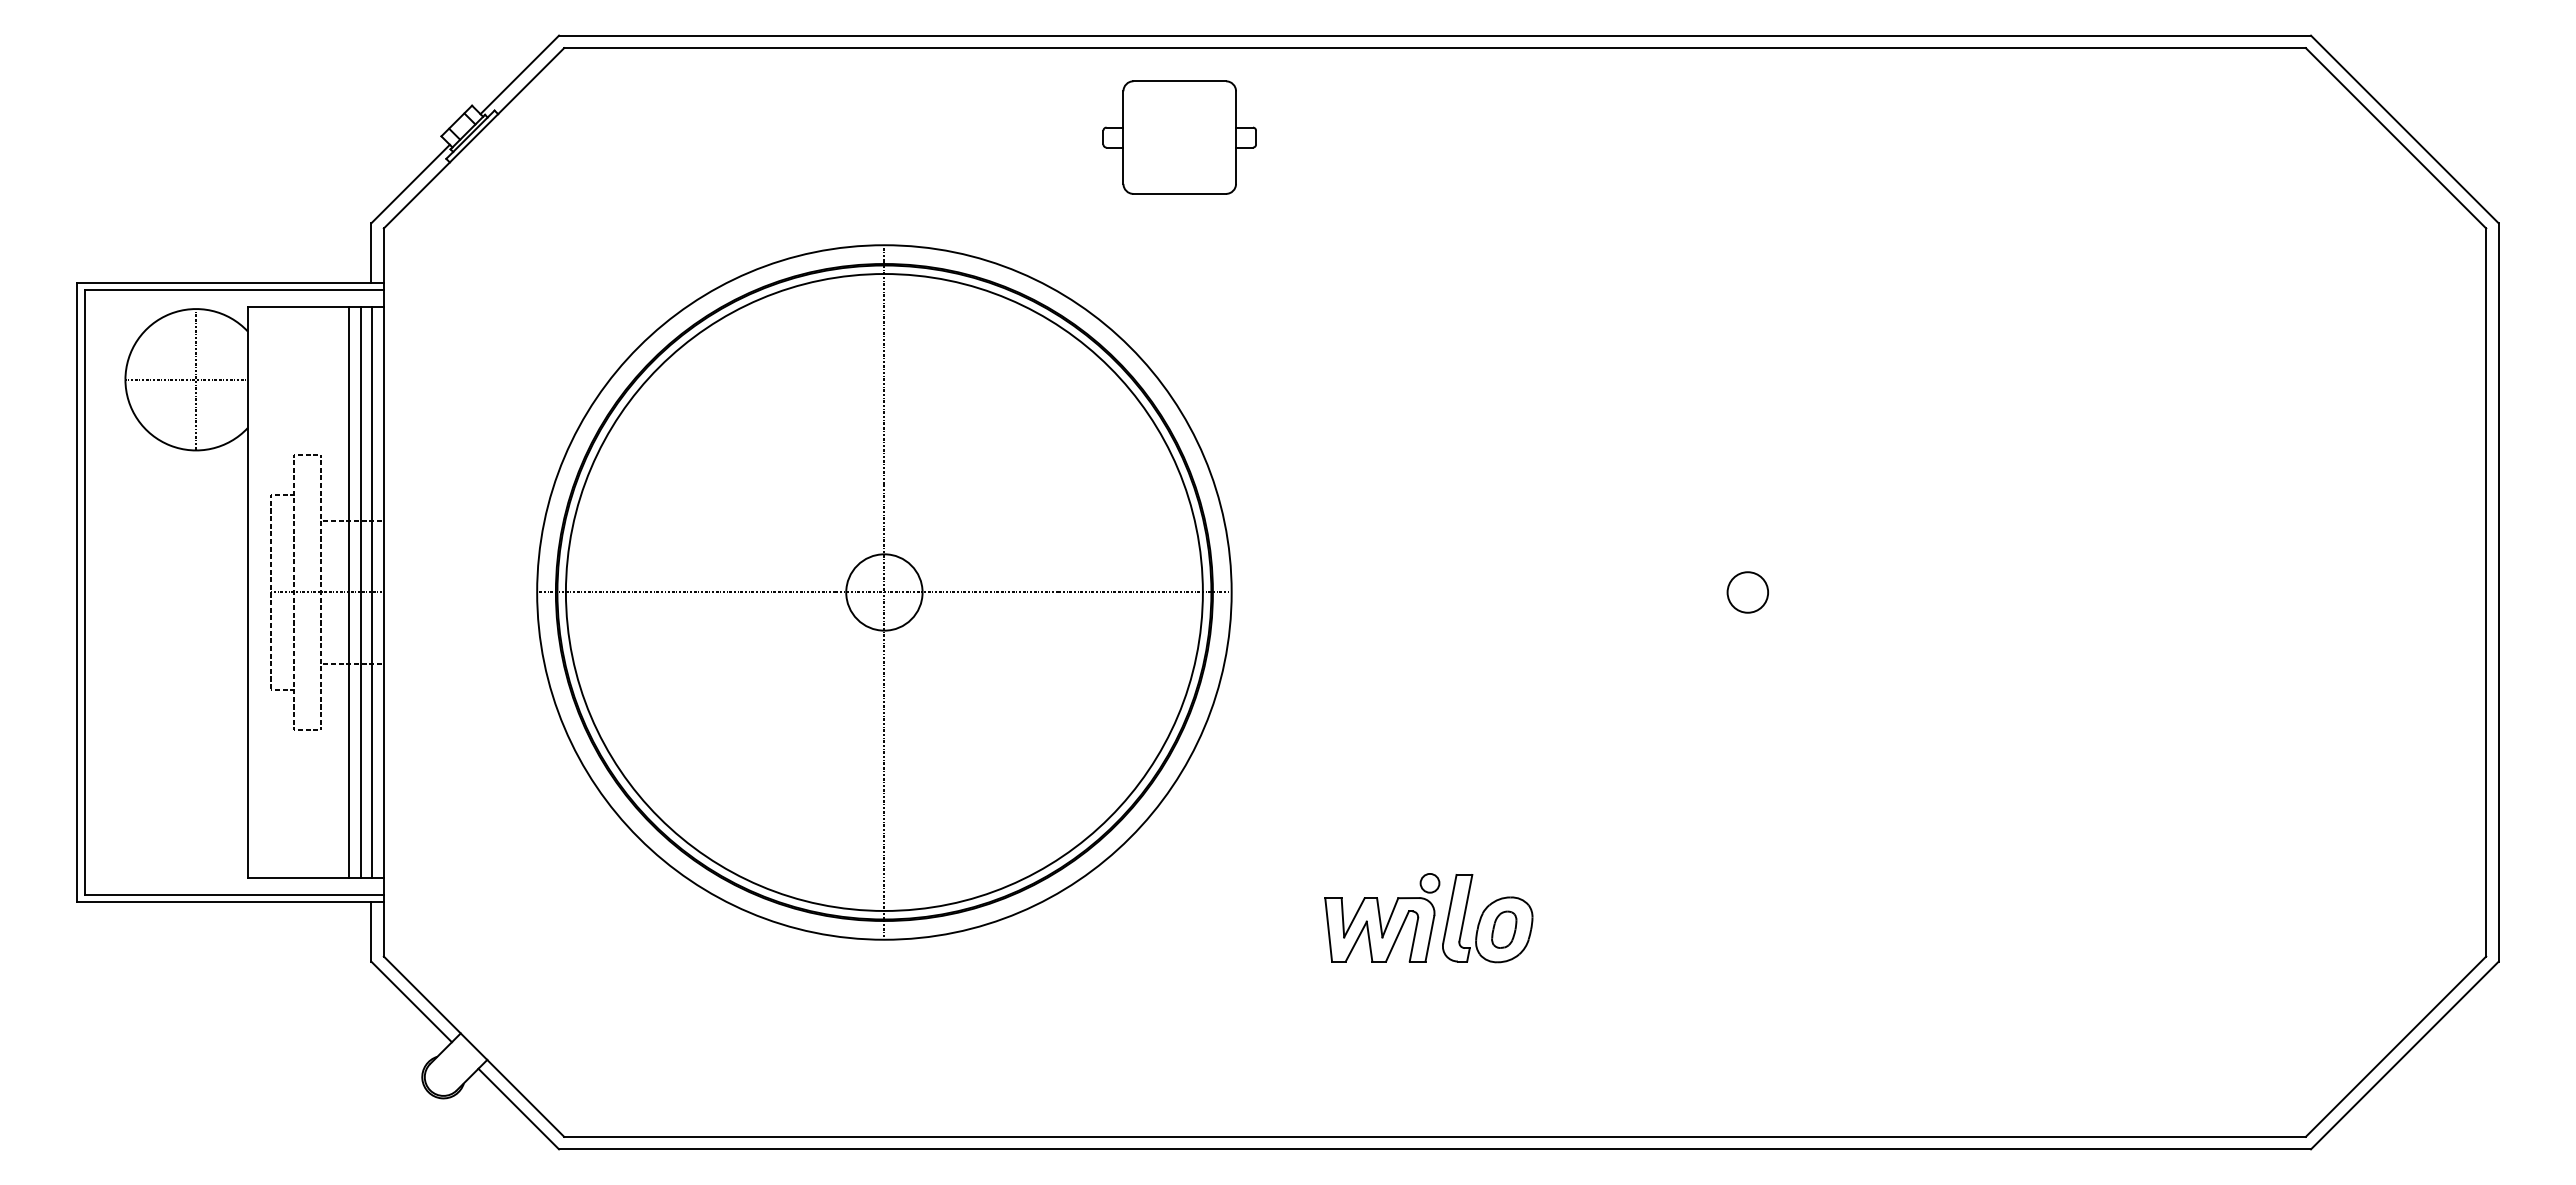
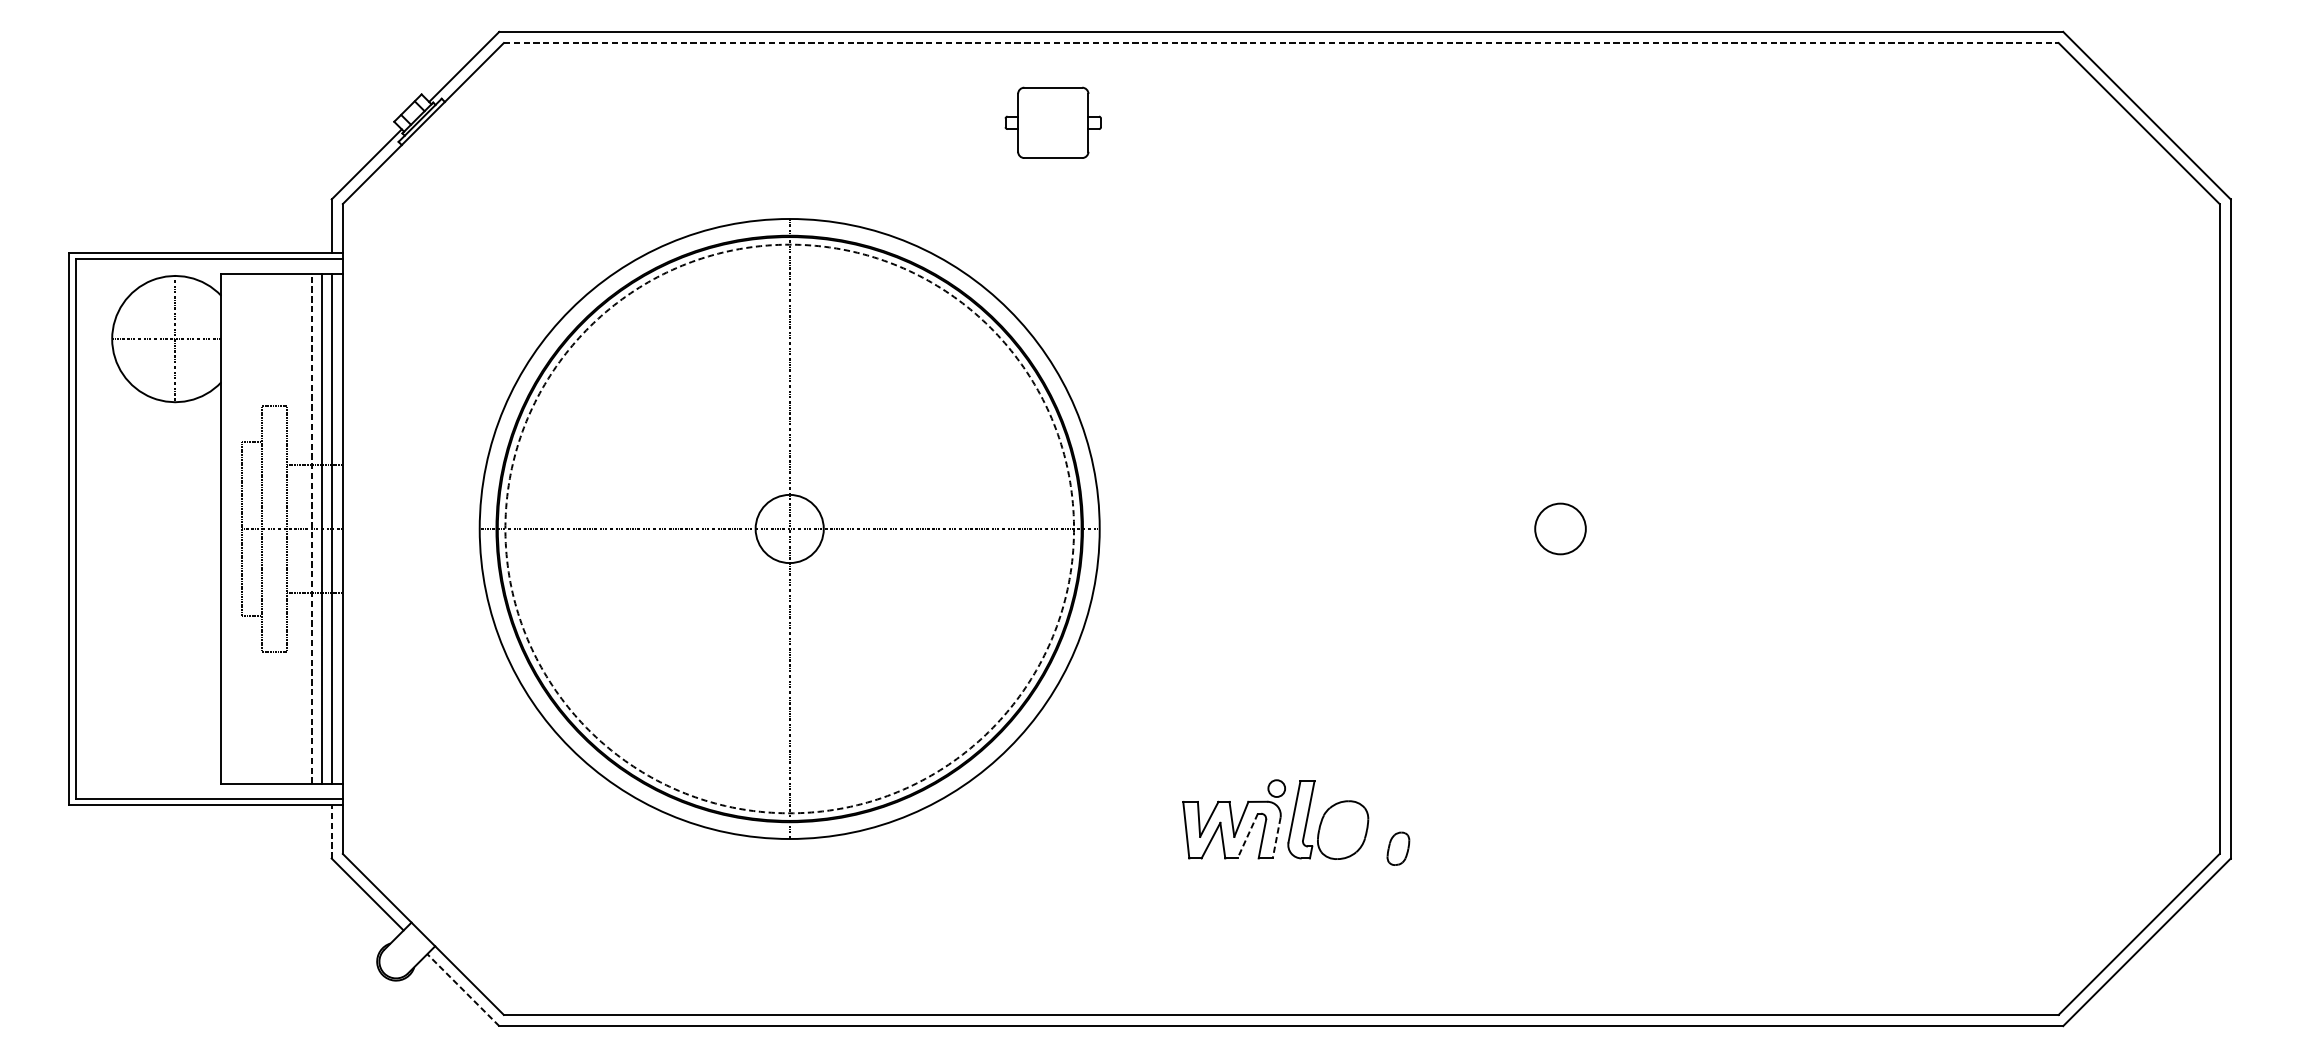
line: (1435, 48) -> (1281, 43), solid -> dashed
part: (1179, 137) -> (1053, 122), size x0.7
line: (349, 592) -> (312, 529), solid -> dashed
circle: (883, 592) -> (788, 529), solid -> dashed
circle: (1747, 592) -> (1560, 529), size x1.4
part: (1504, 929) -> (1398, 848), moved
line: (371, 931) -> (331, 831), solid -> dashed
line: (1397, 936) -> (1247, 836), solid -> dashed
line: (1429, 939) -> (1276, 838), solid -> dashed
line: (518, 1109) -> (463, 990), solid -> dashed

